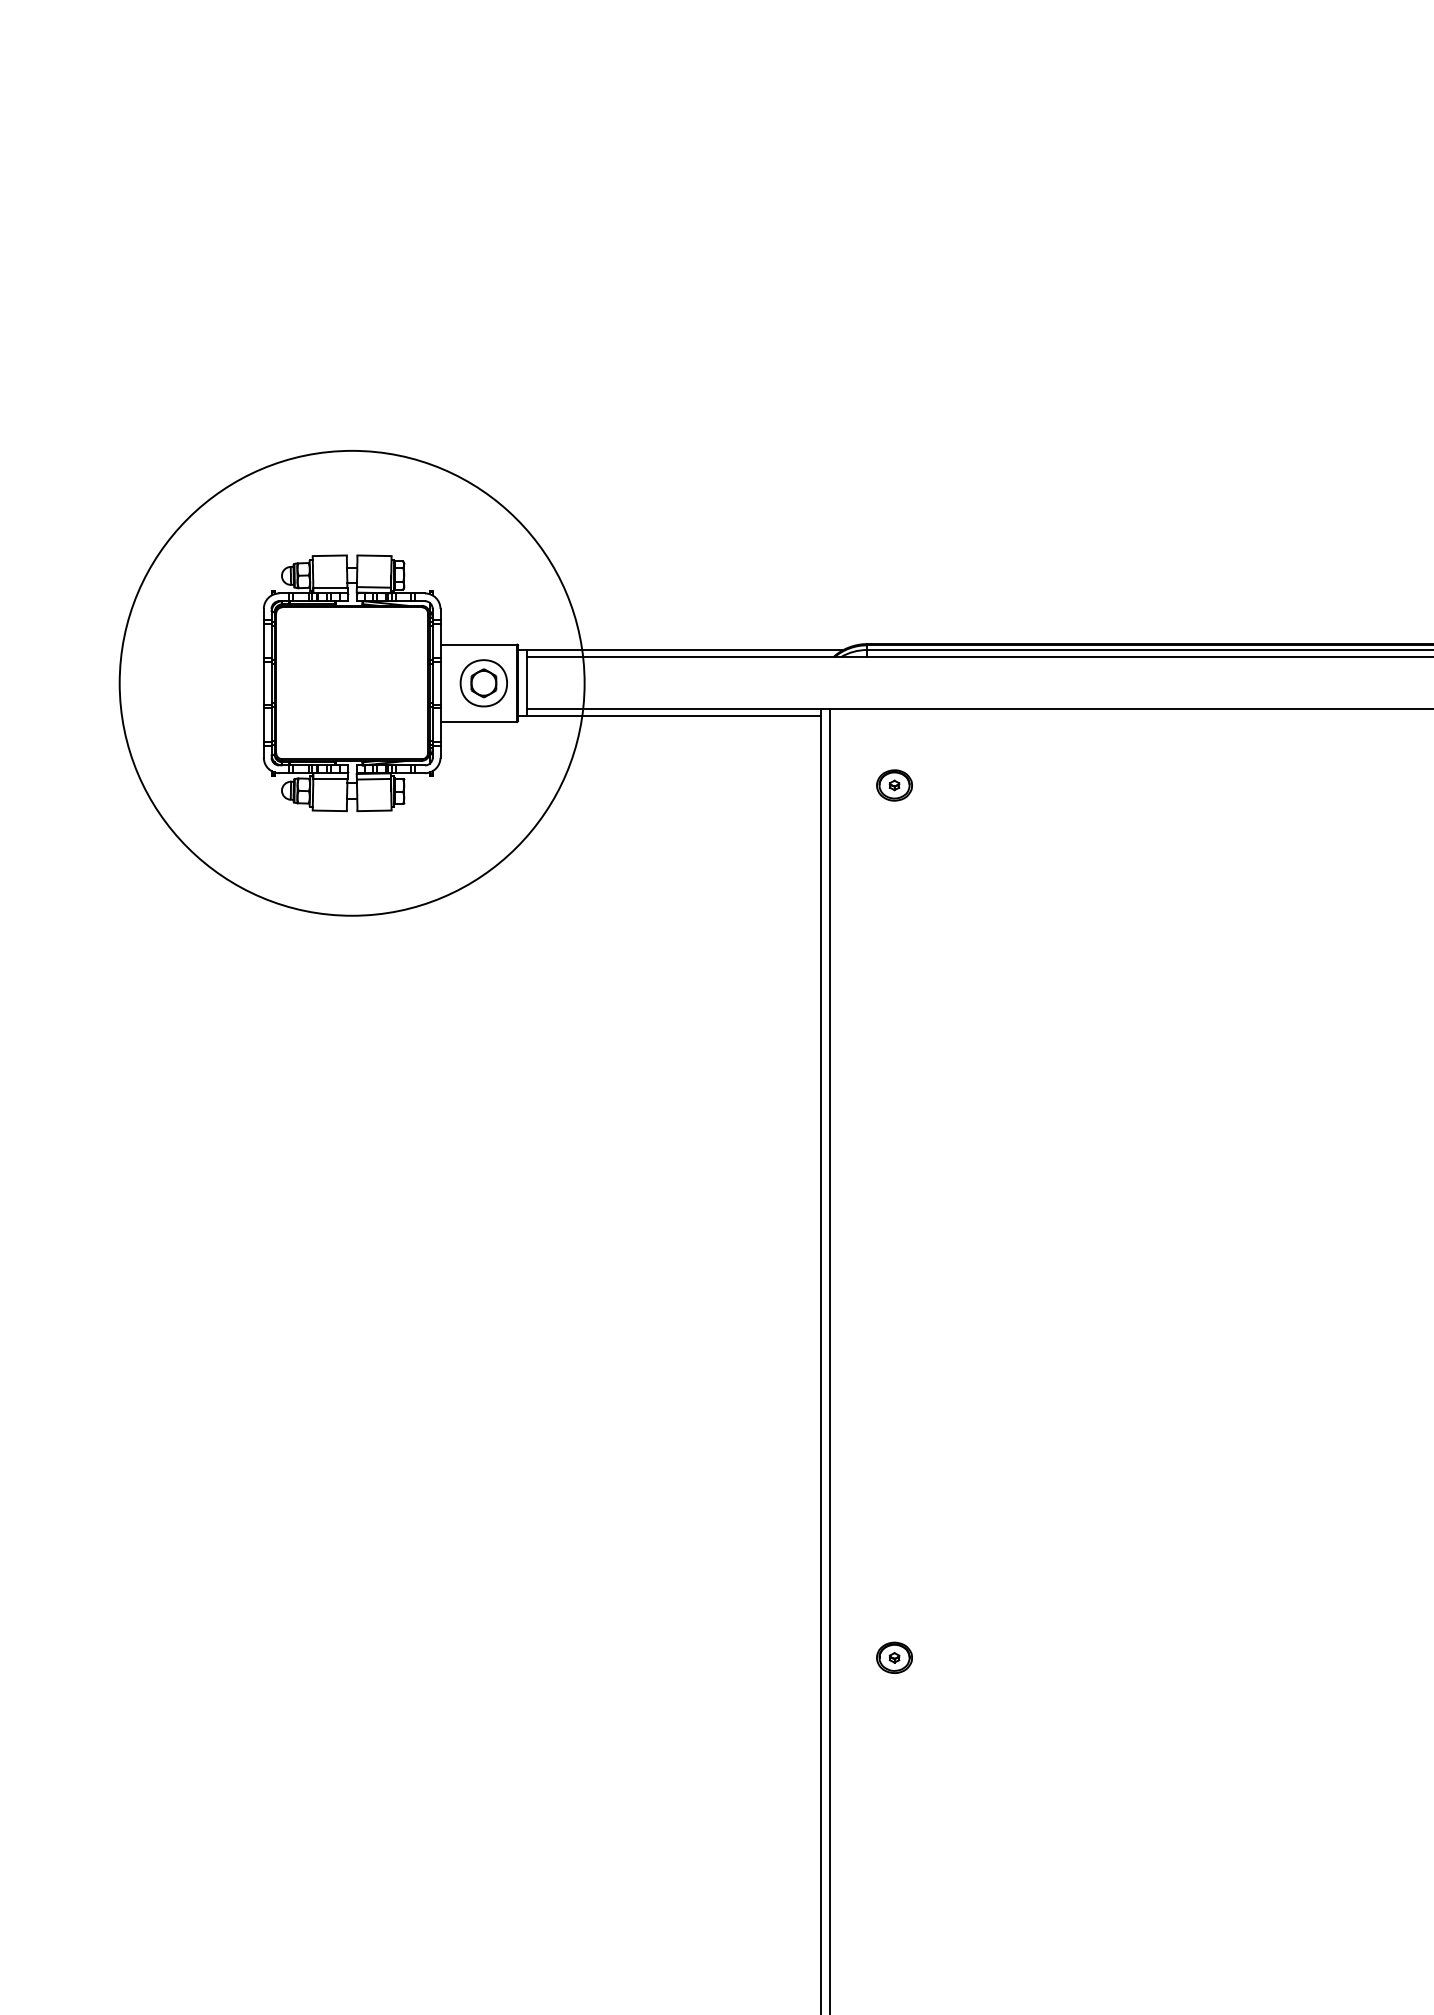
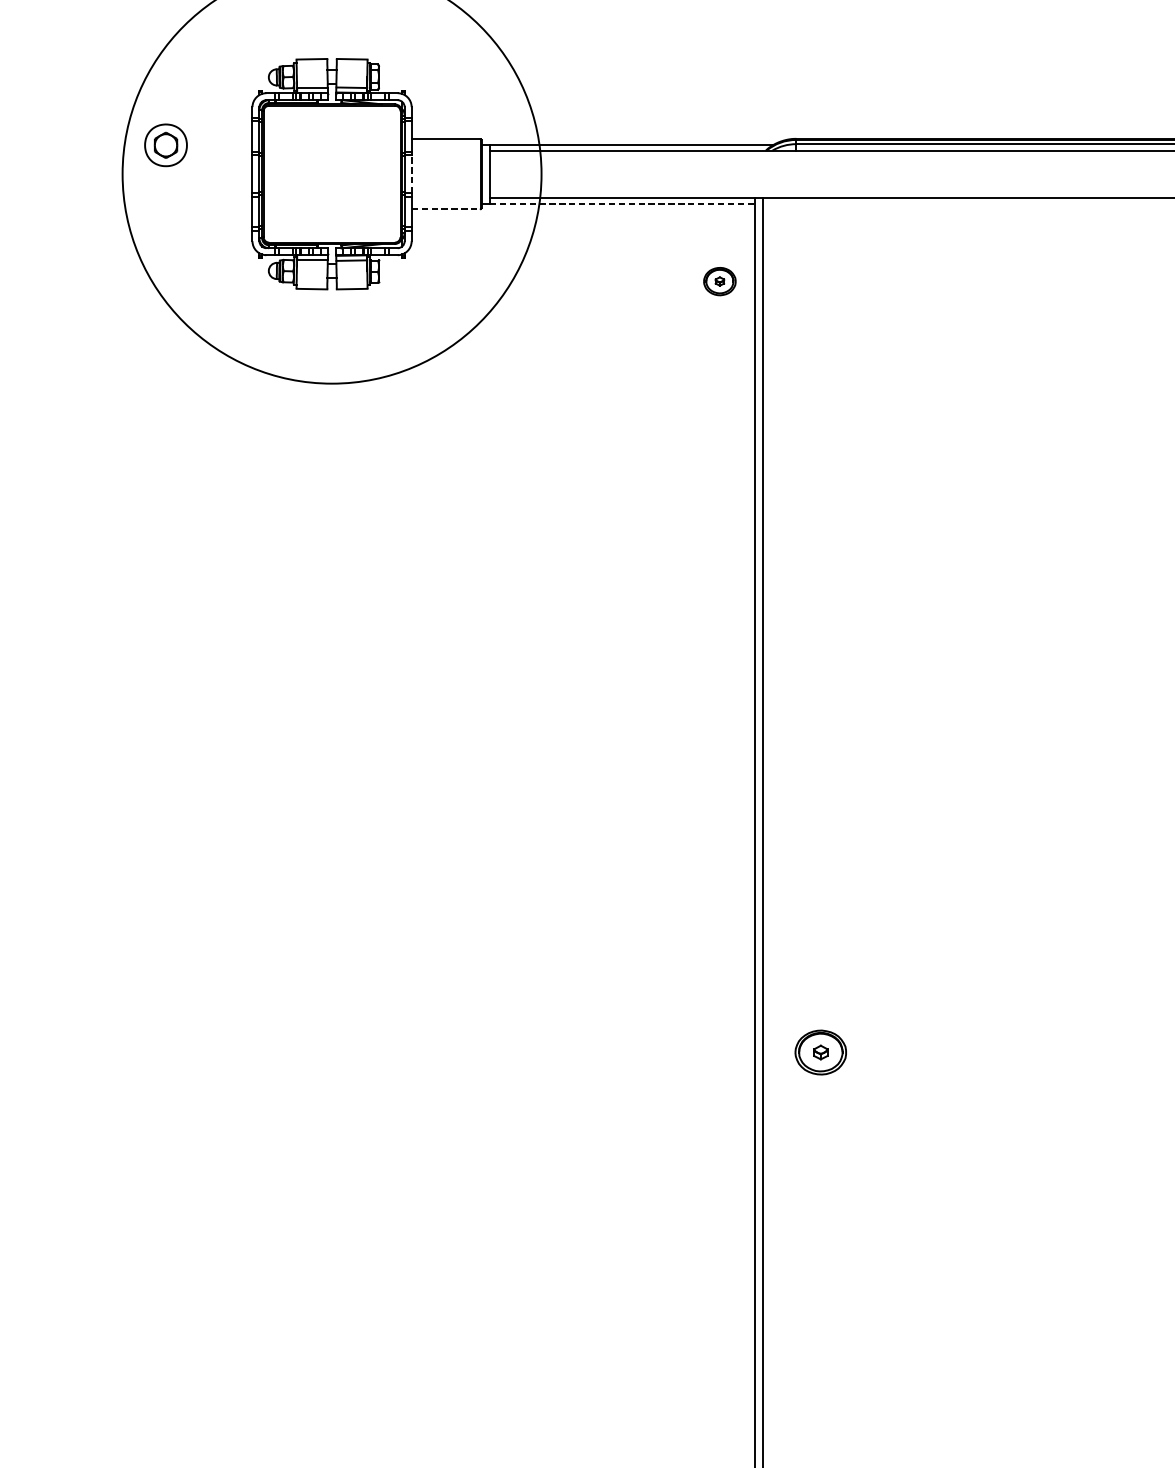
line: (440, 682) -> (411, 173), solid -> dashed
part: (483, 683) -> (165, 145), moved
line: (674, 716) -> (622, 204), solid -> dashed
line: (479, 722) -> (446, 209), solid -> dashed
part: (894, 785) -> (719, 281), moved
part: (894, 1657) -> (820, 1052), size x1.6

